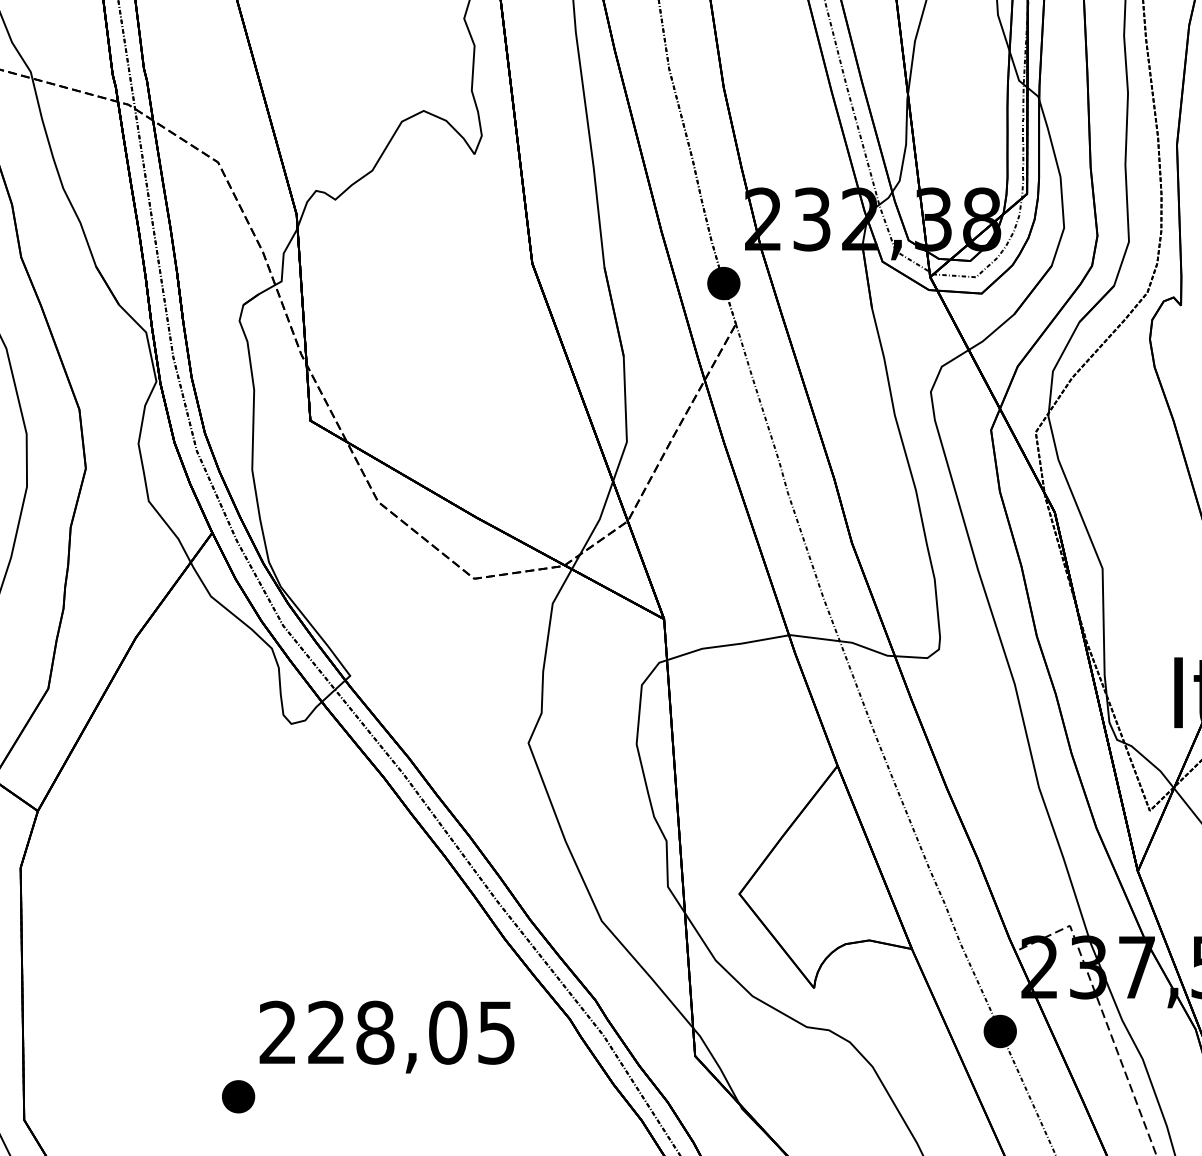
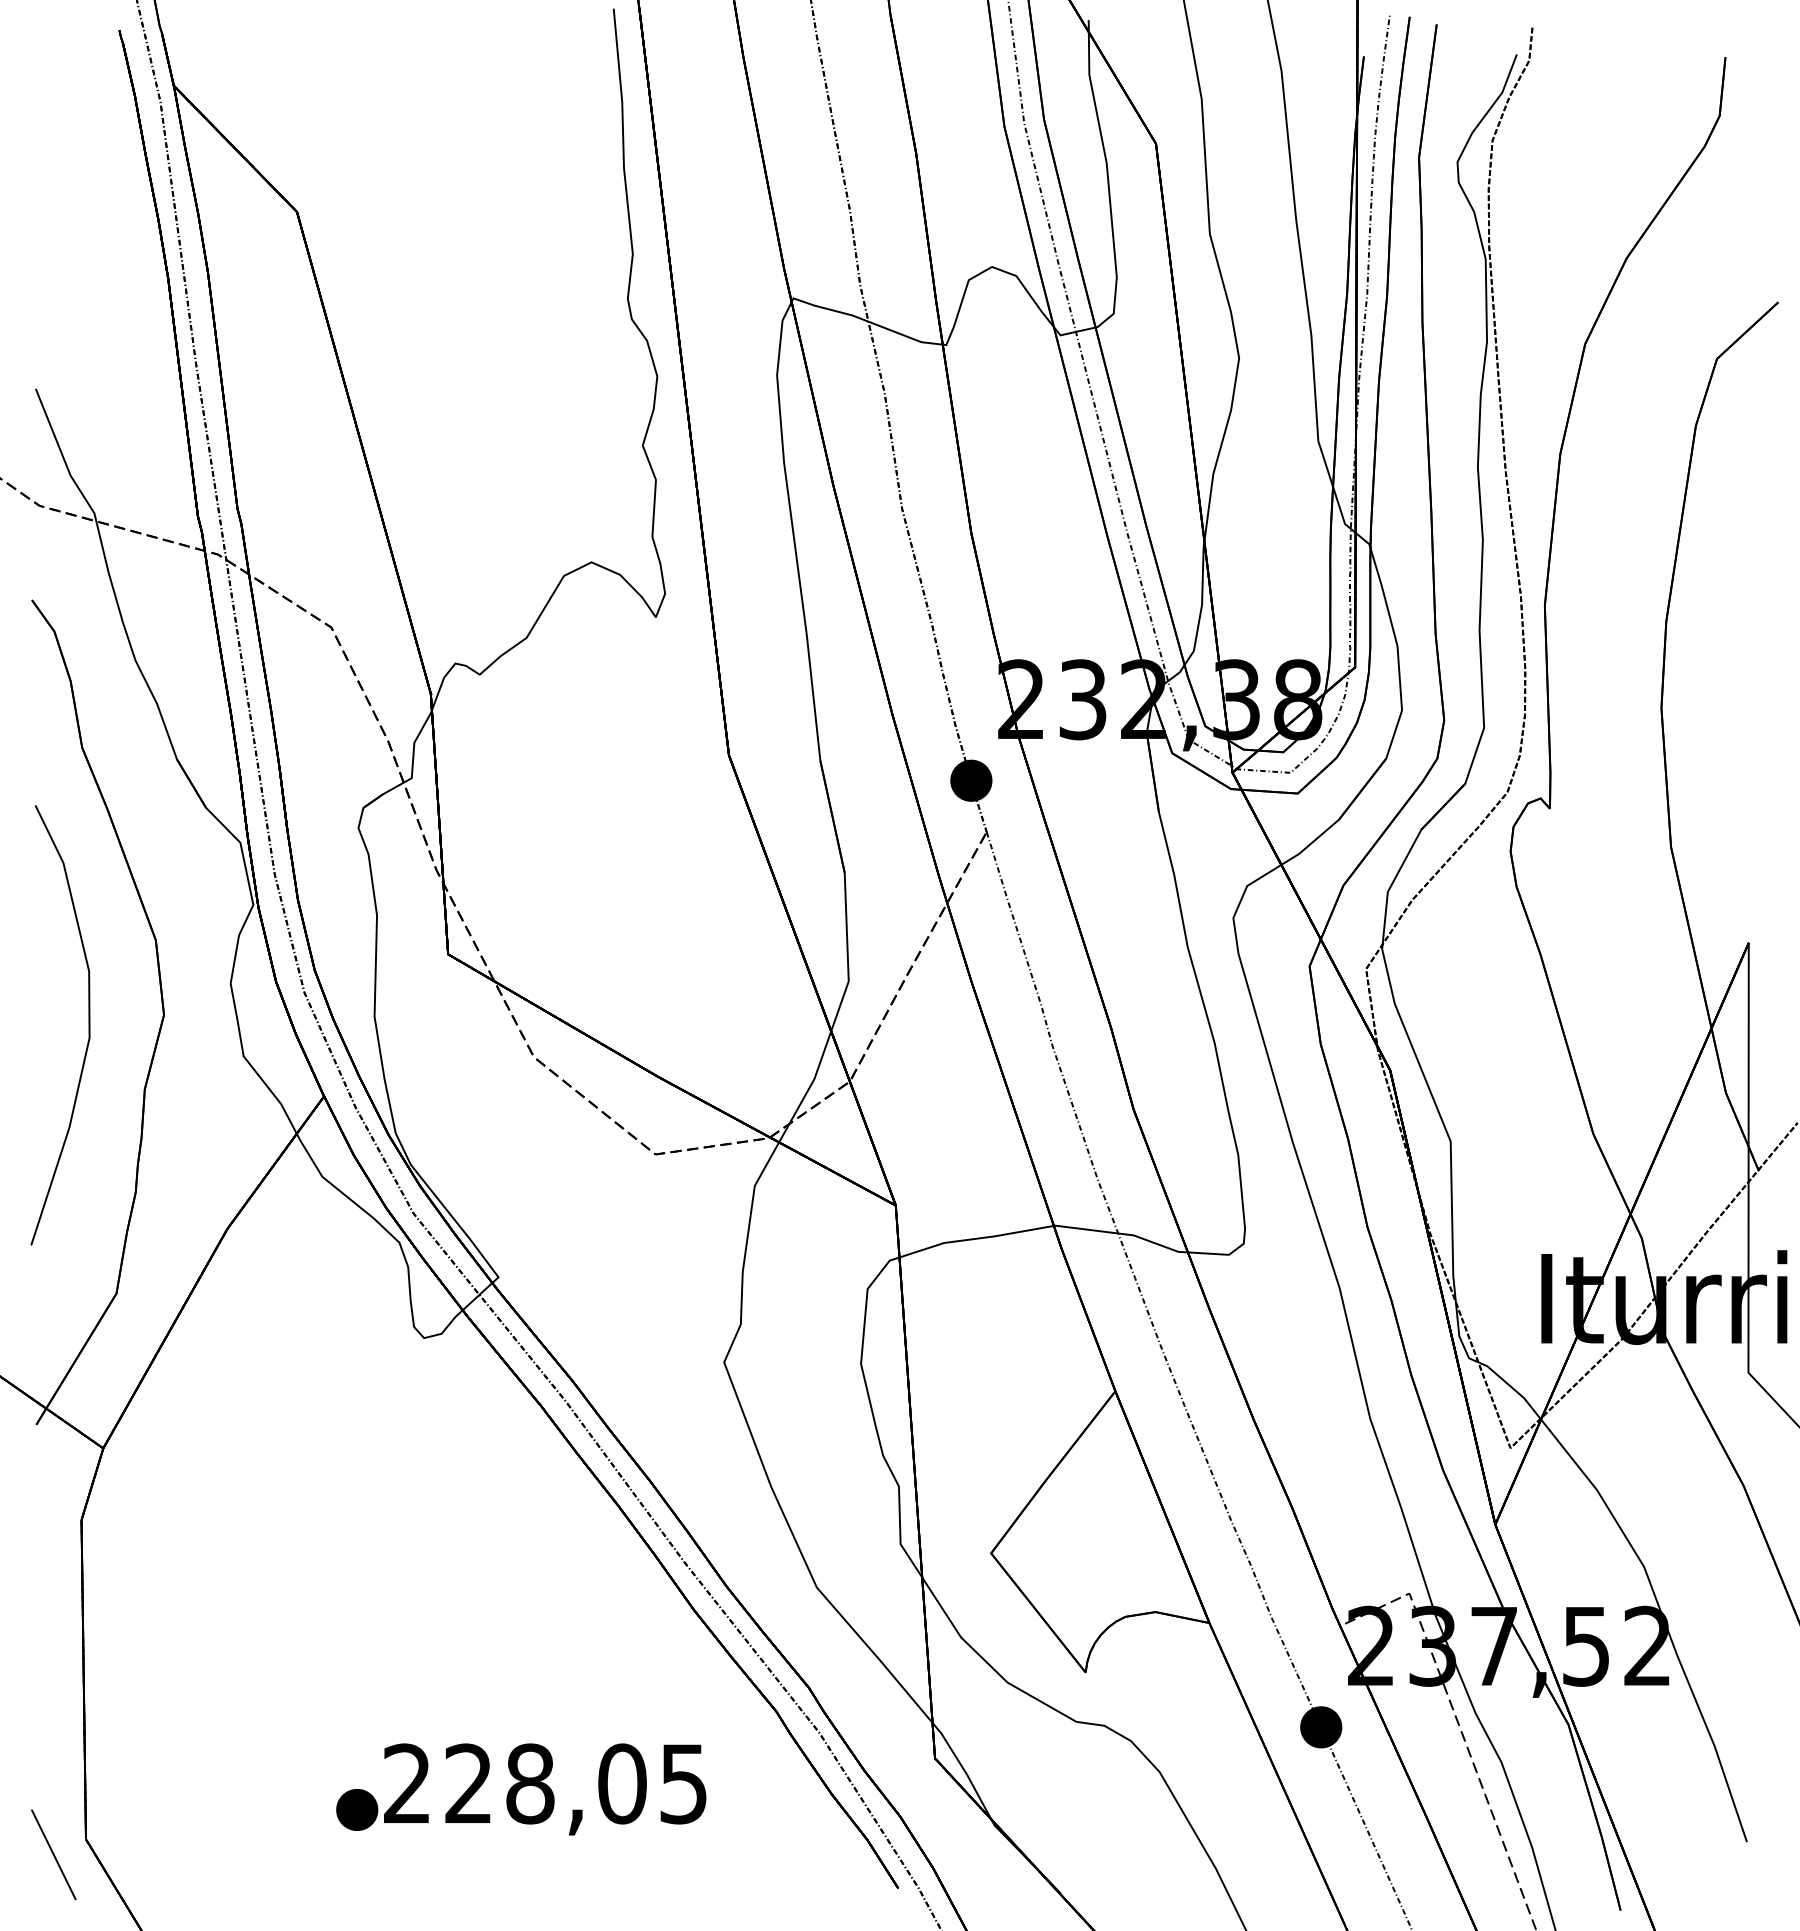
text: (387, 1037) -> (545, 1789), moved

